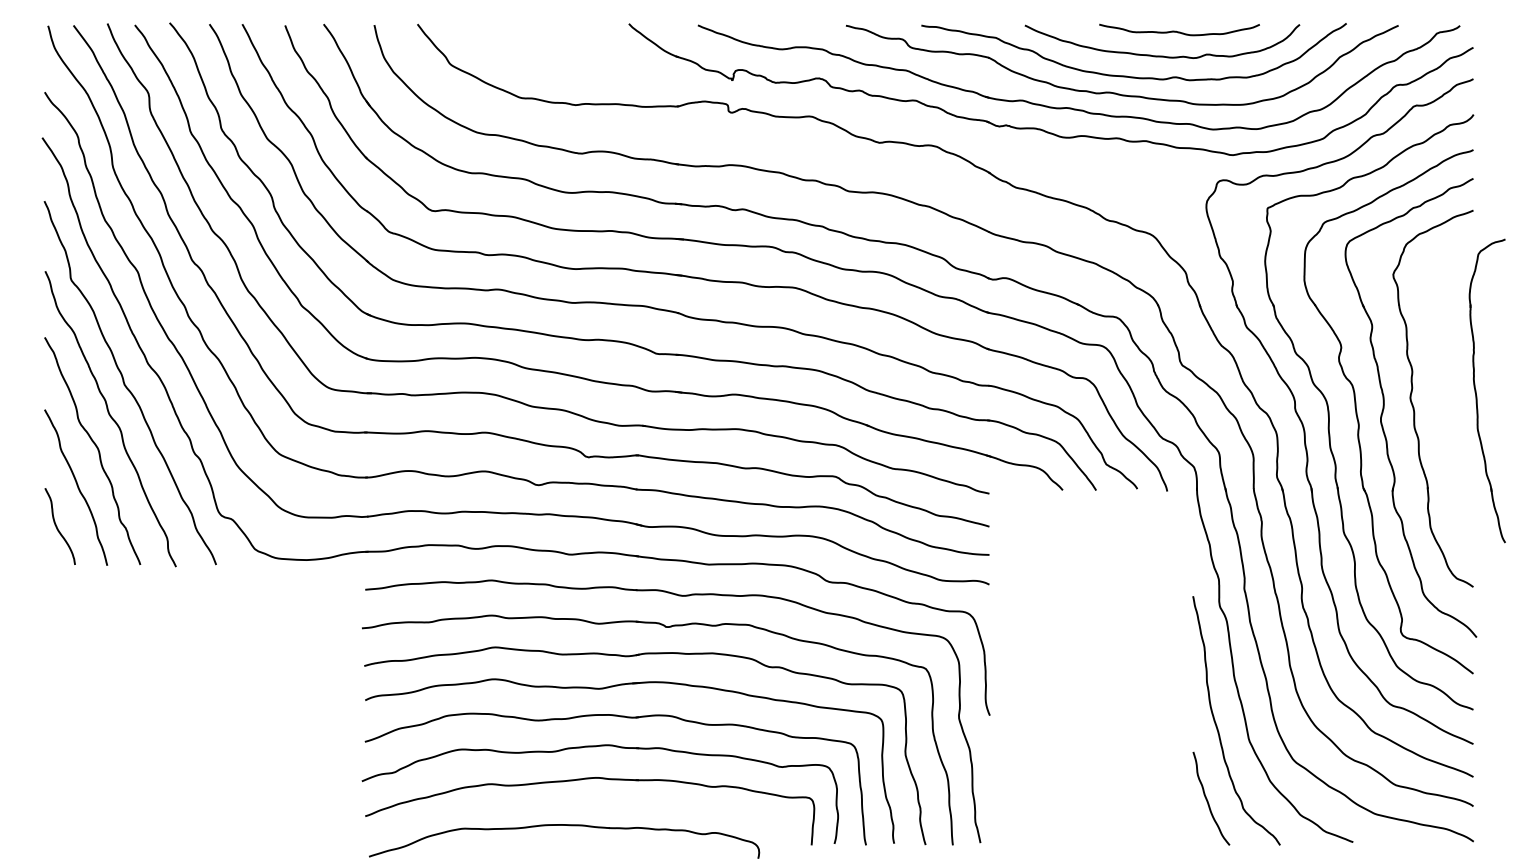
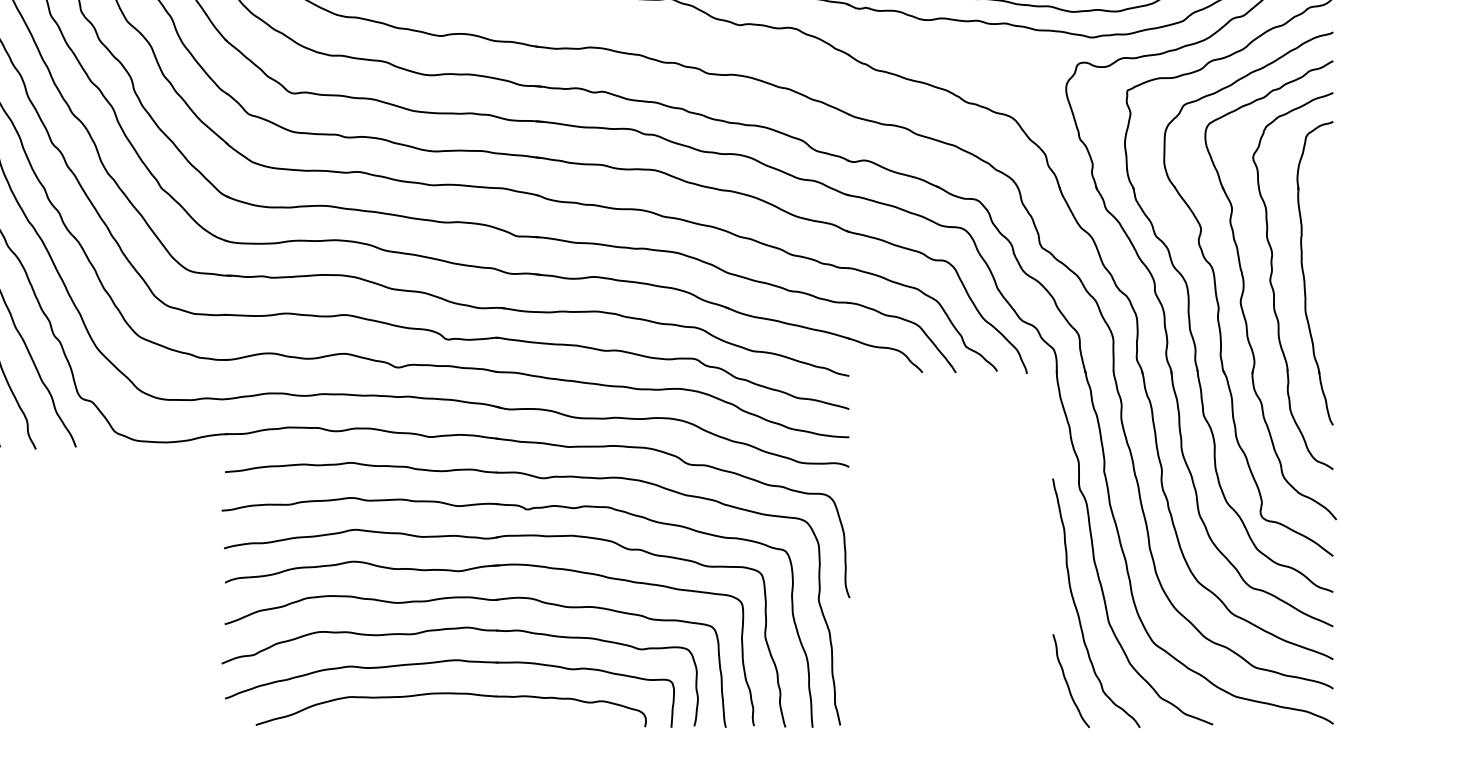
part: (1476, 390) -> (1304, 272), moved
part: (569, 826) -> (456, 694), moved

